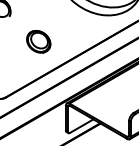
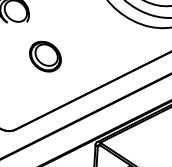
part: (38, 41) -> (45, 56), moved

